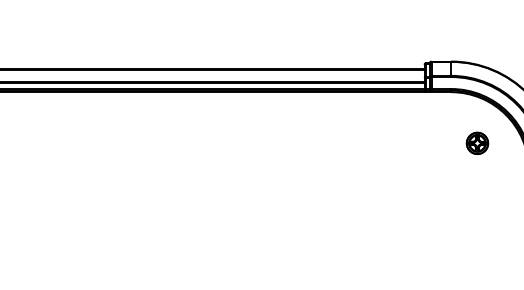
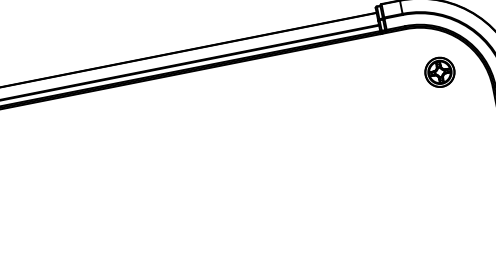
part: (477, 143) -> (439, 72), size x1.43

